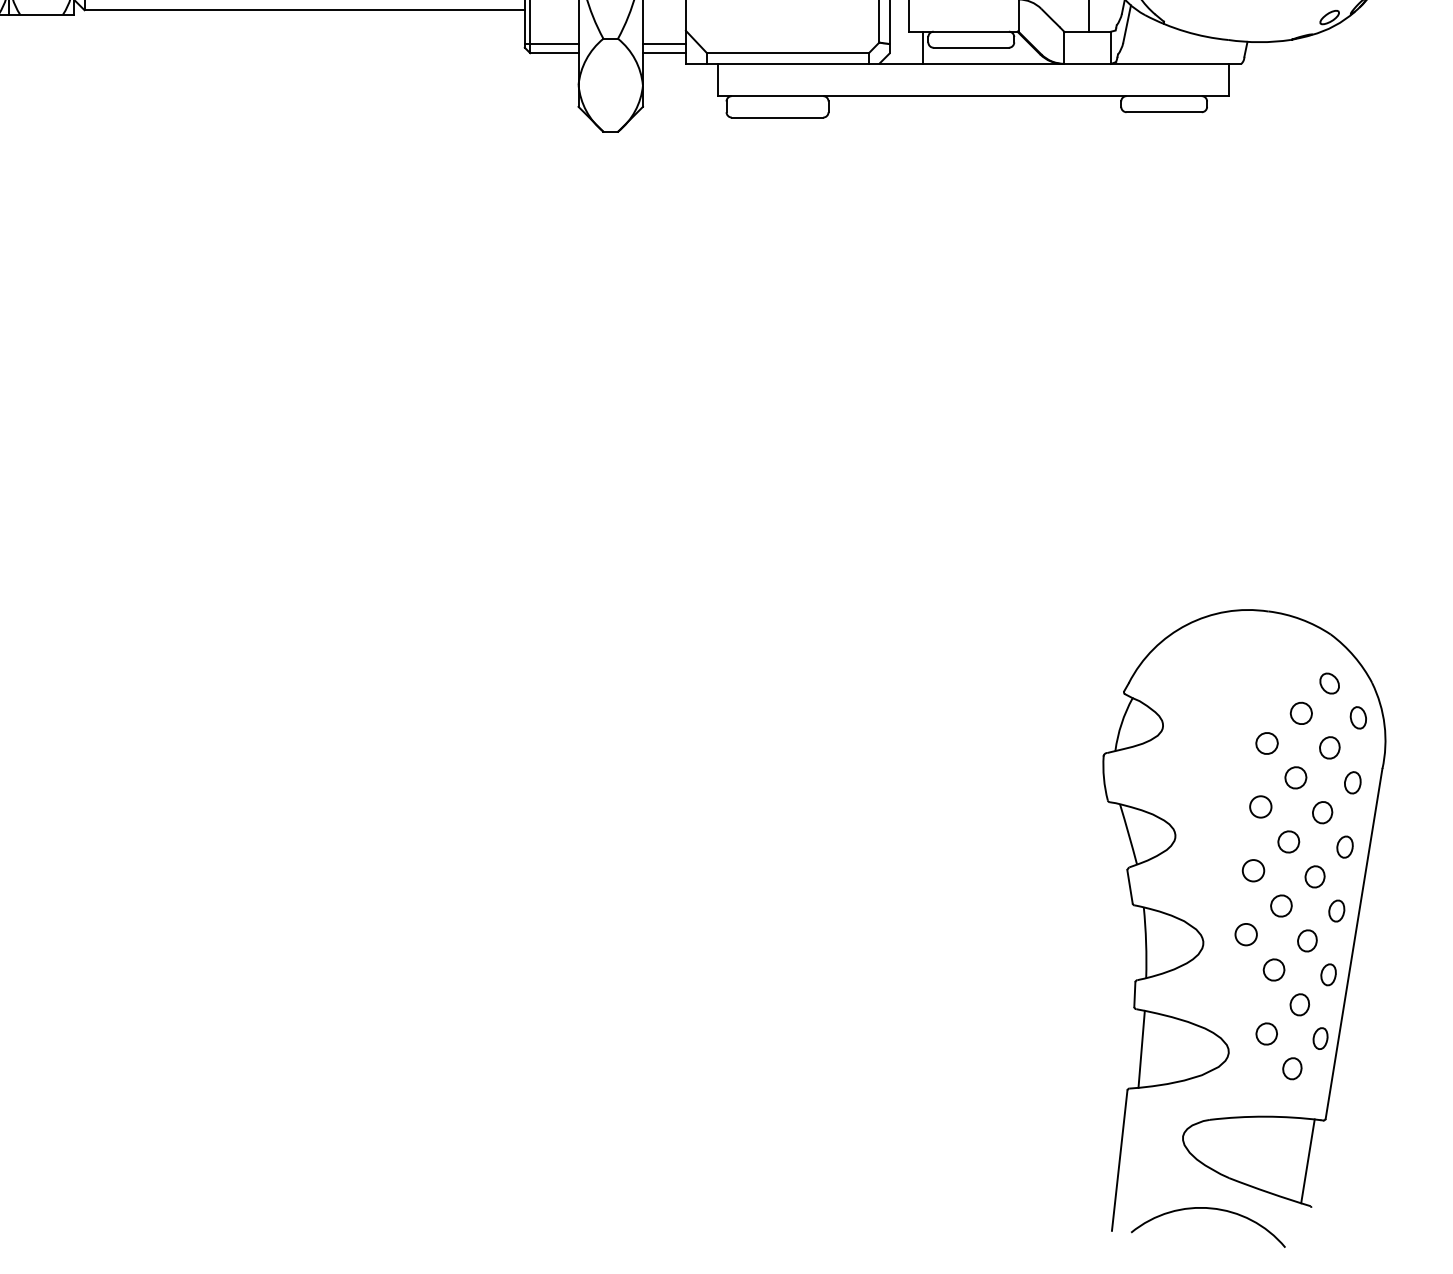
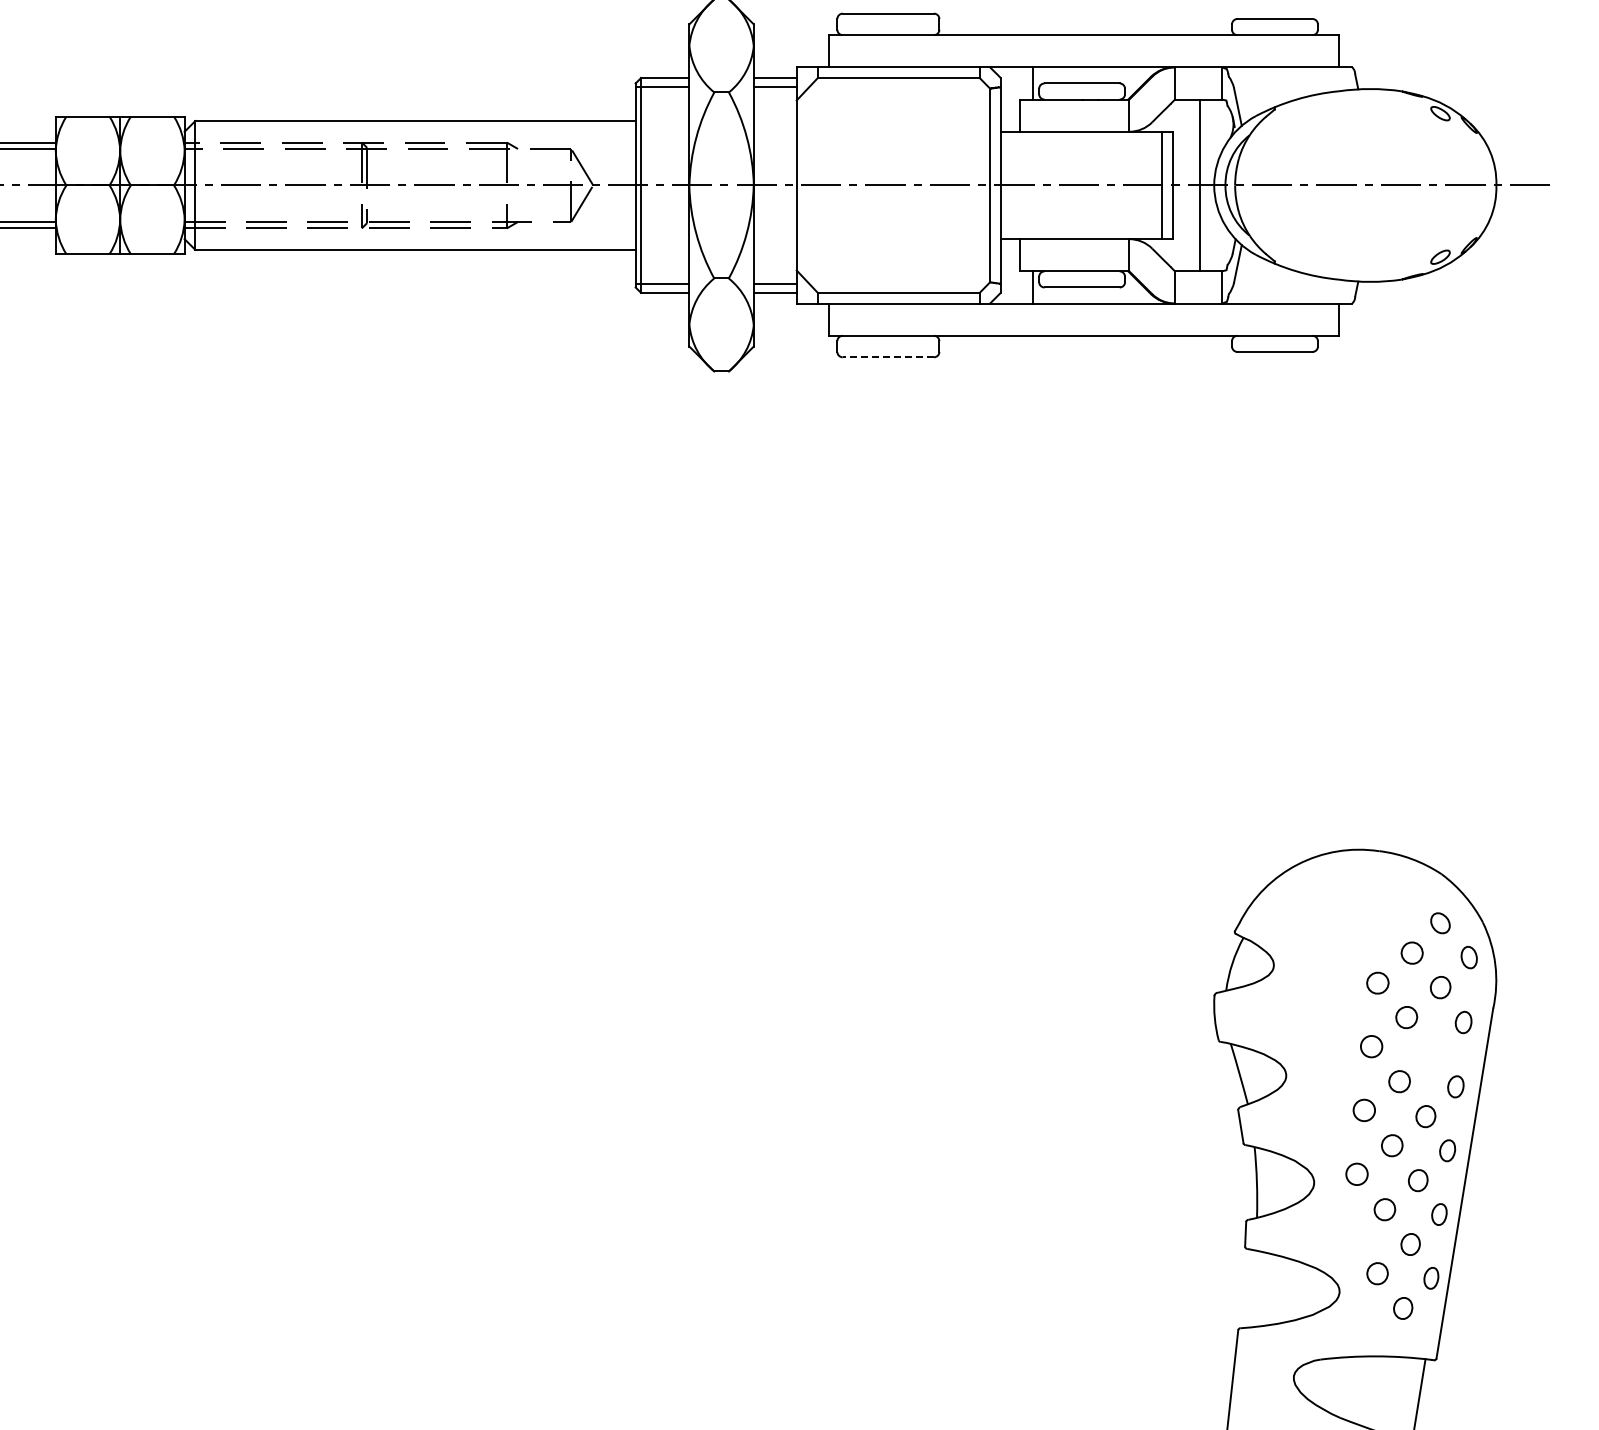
line: (777, 117) -> (888, 357), solid -> dashed
part: (1321, 811) -> (1432, 1051), removed
line: (1141, 1048) -> (1252, 1288), removed

